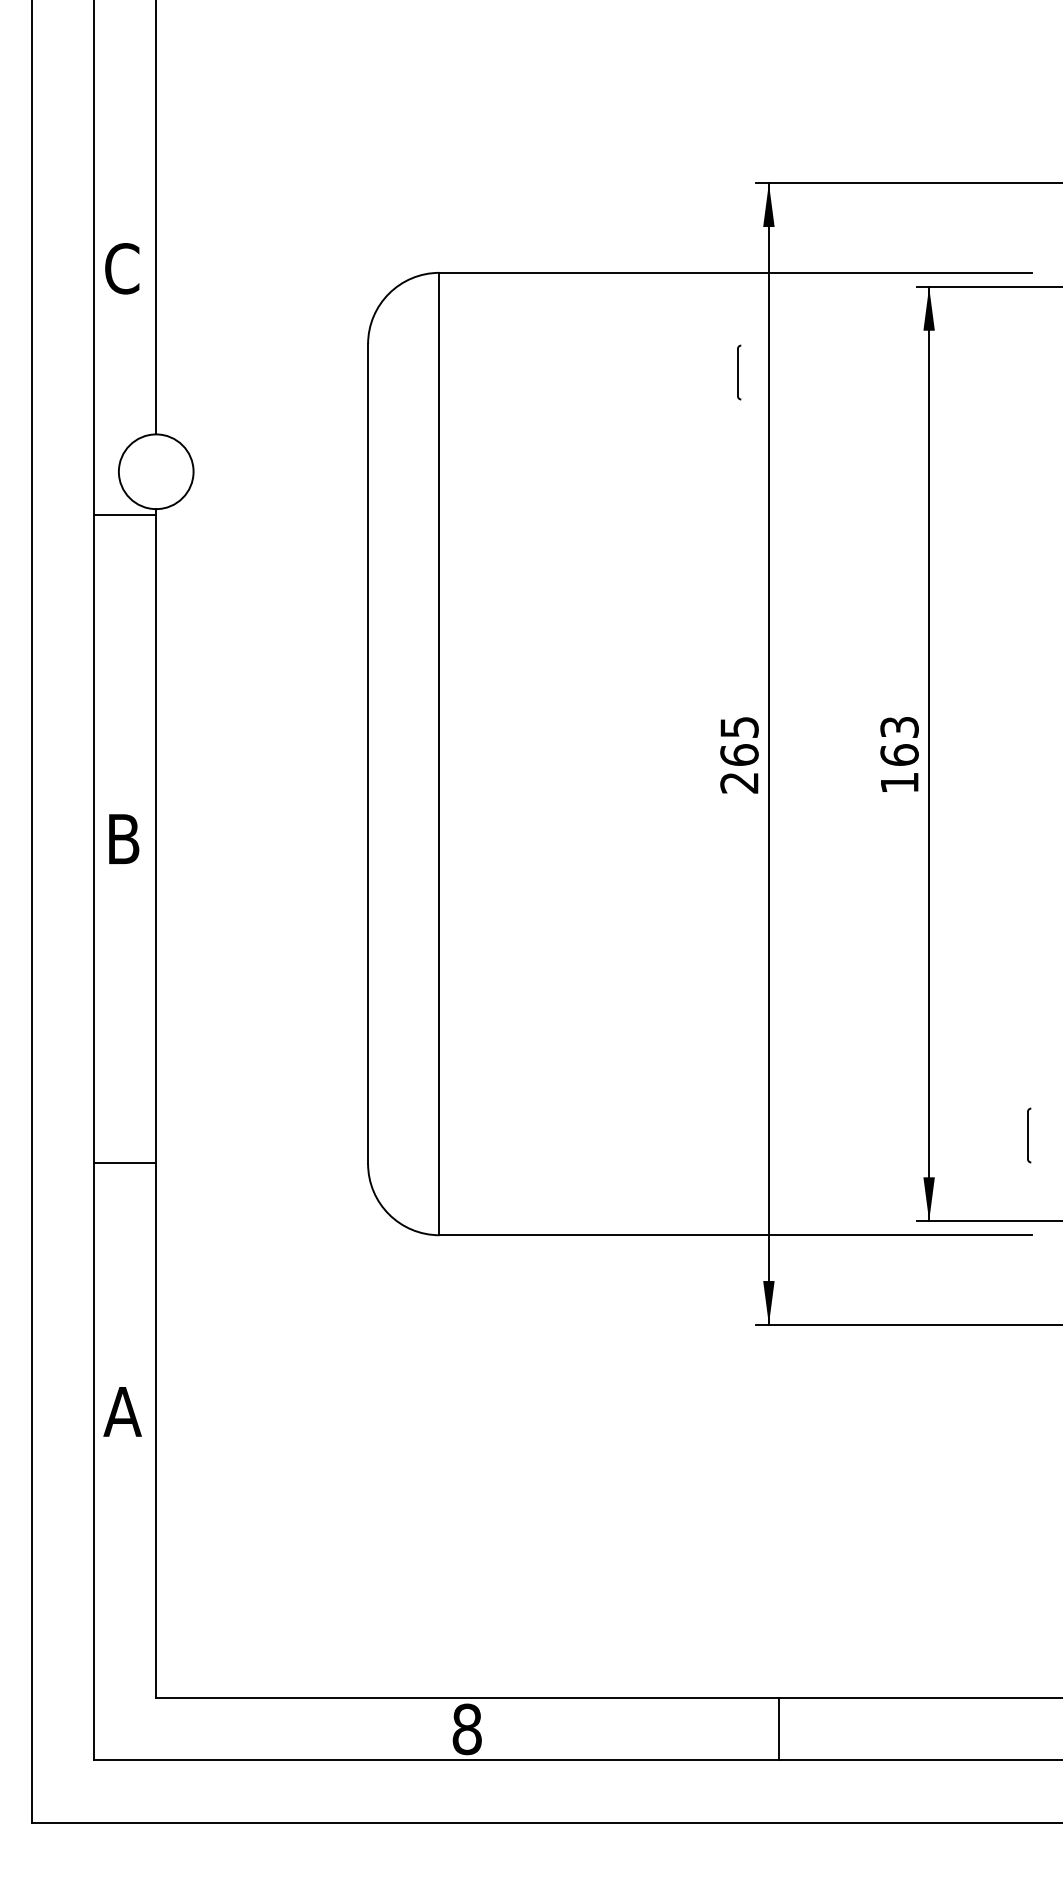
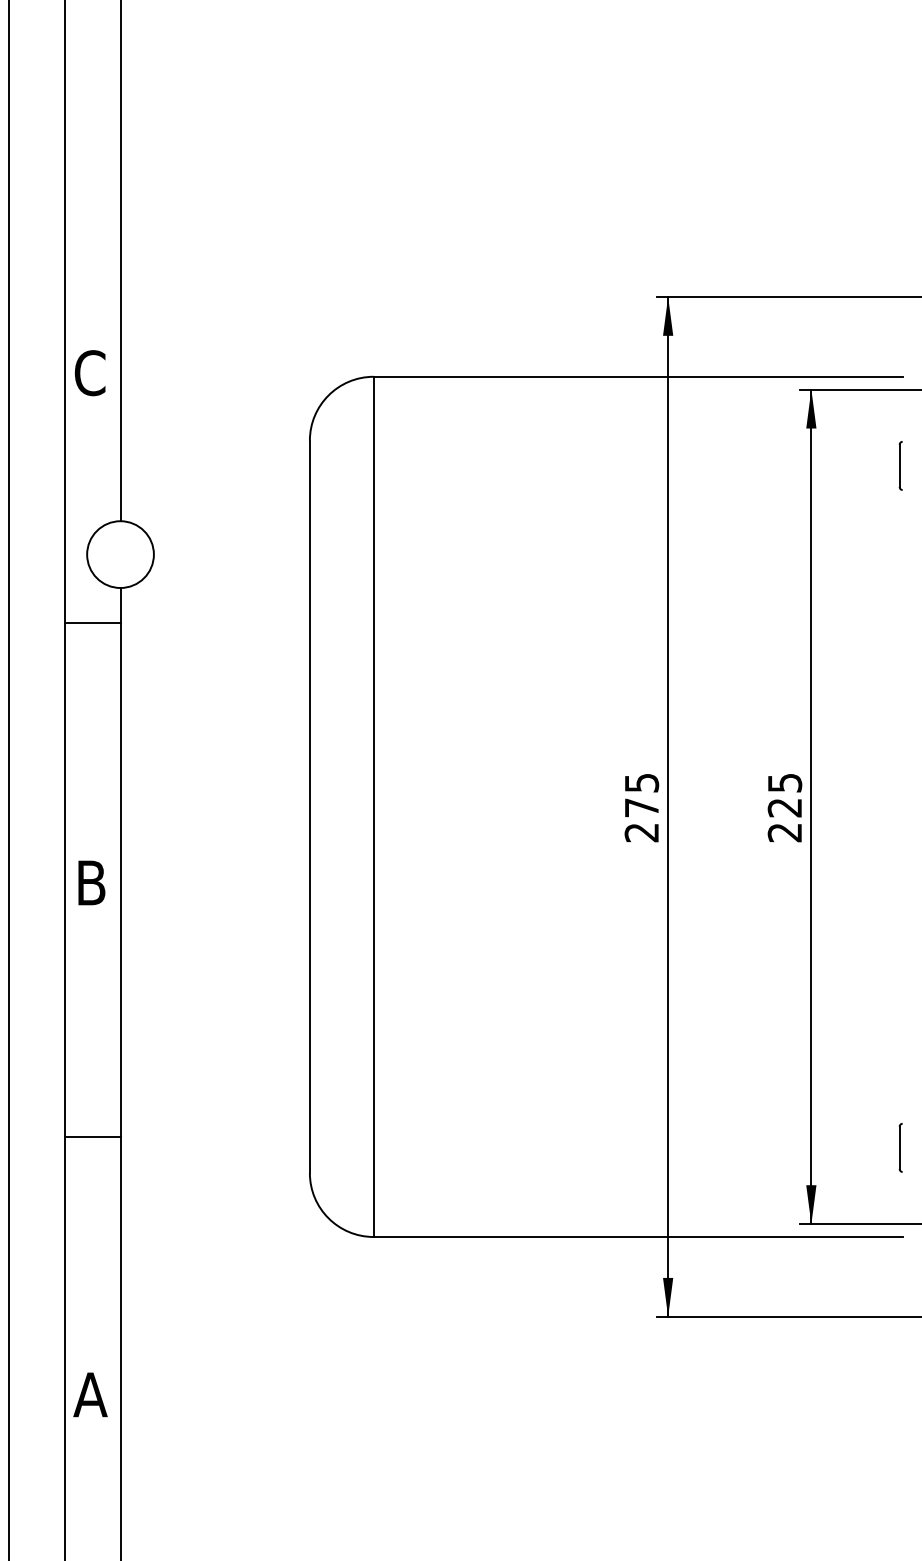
part: (739, 372) -> (901, 465), moved
line: (124, 514) -> (92, 623), moved
text: (739, 754) -> (641, 807), 265 -> 275
text: (899, 755) -> (784, 808), 163 -> 225
line: (124, 1163) -> (92, 1137), moved

